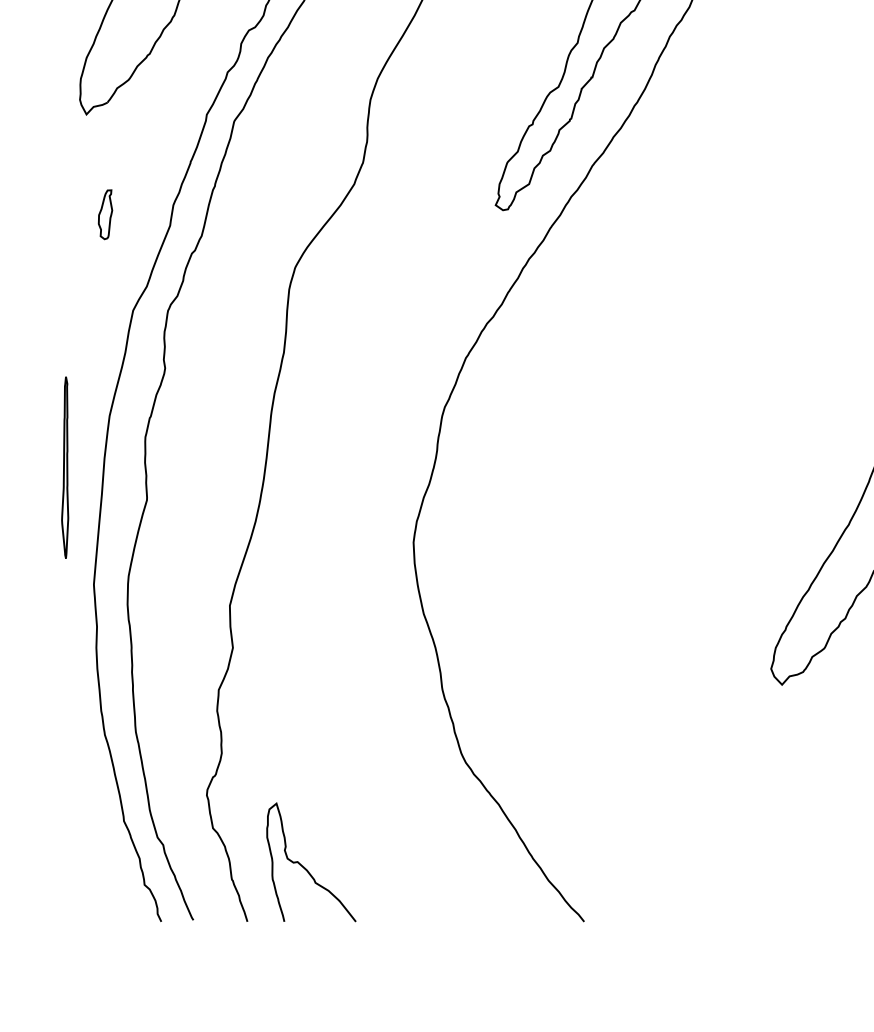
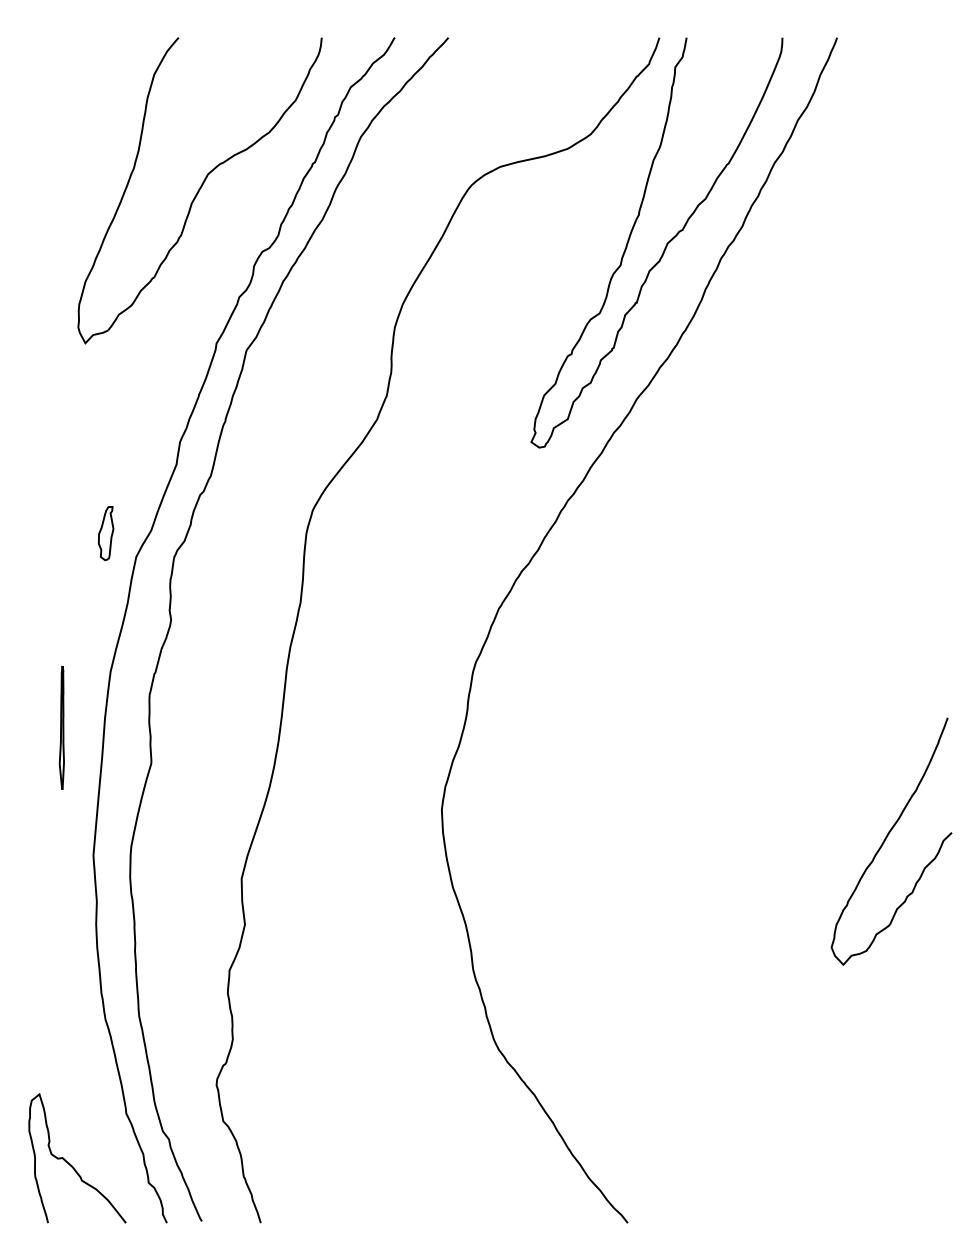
part: (104, 214) -> (105, 533), moved
part: (64, 467) -> (61, 727), size x0.62
curve: (305, 868) -> (71, 1164), moved

